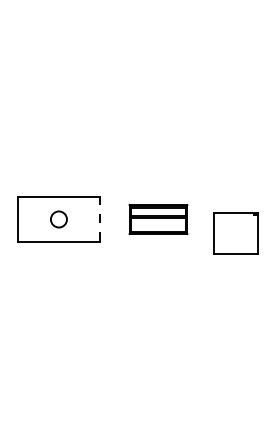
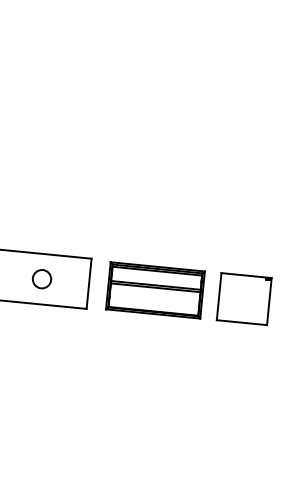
line: (100, 219) -> (89, 283), dashed -> solid
part: (158, 219) -> (155, 290), size x1.43
part: (235, 233) -> (243, 298), moved

